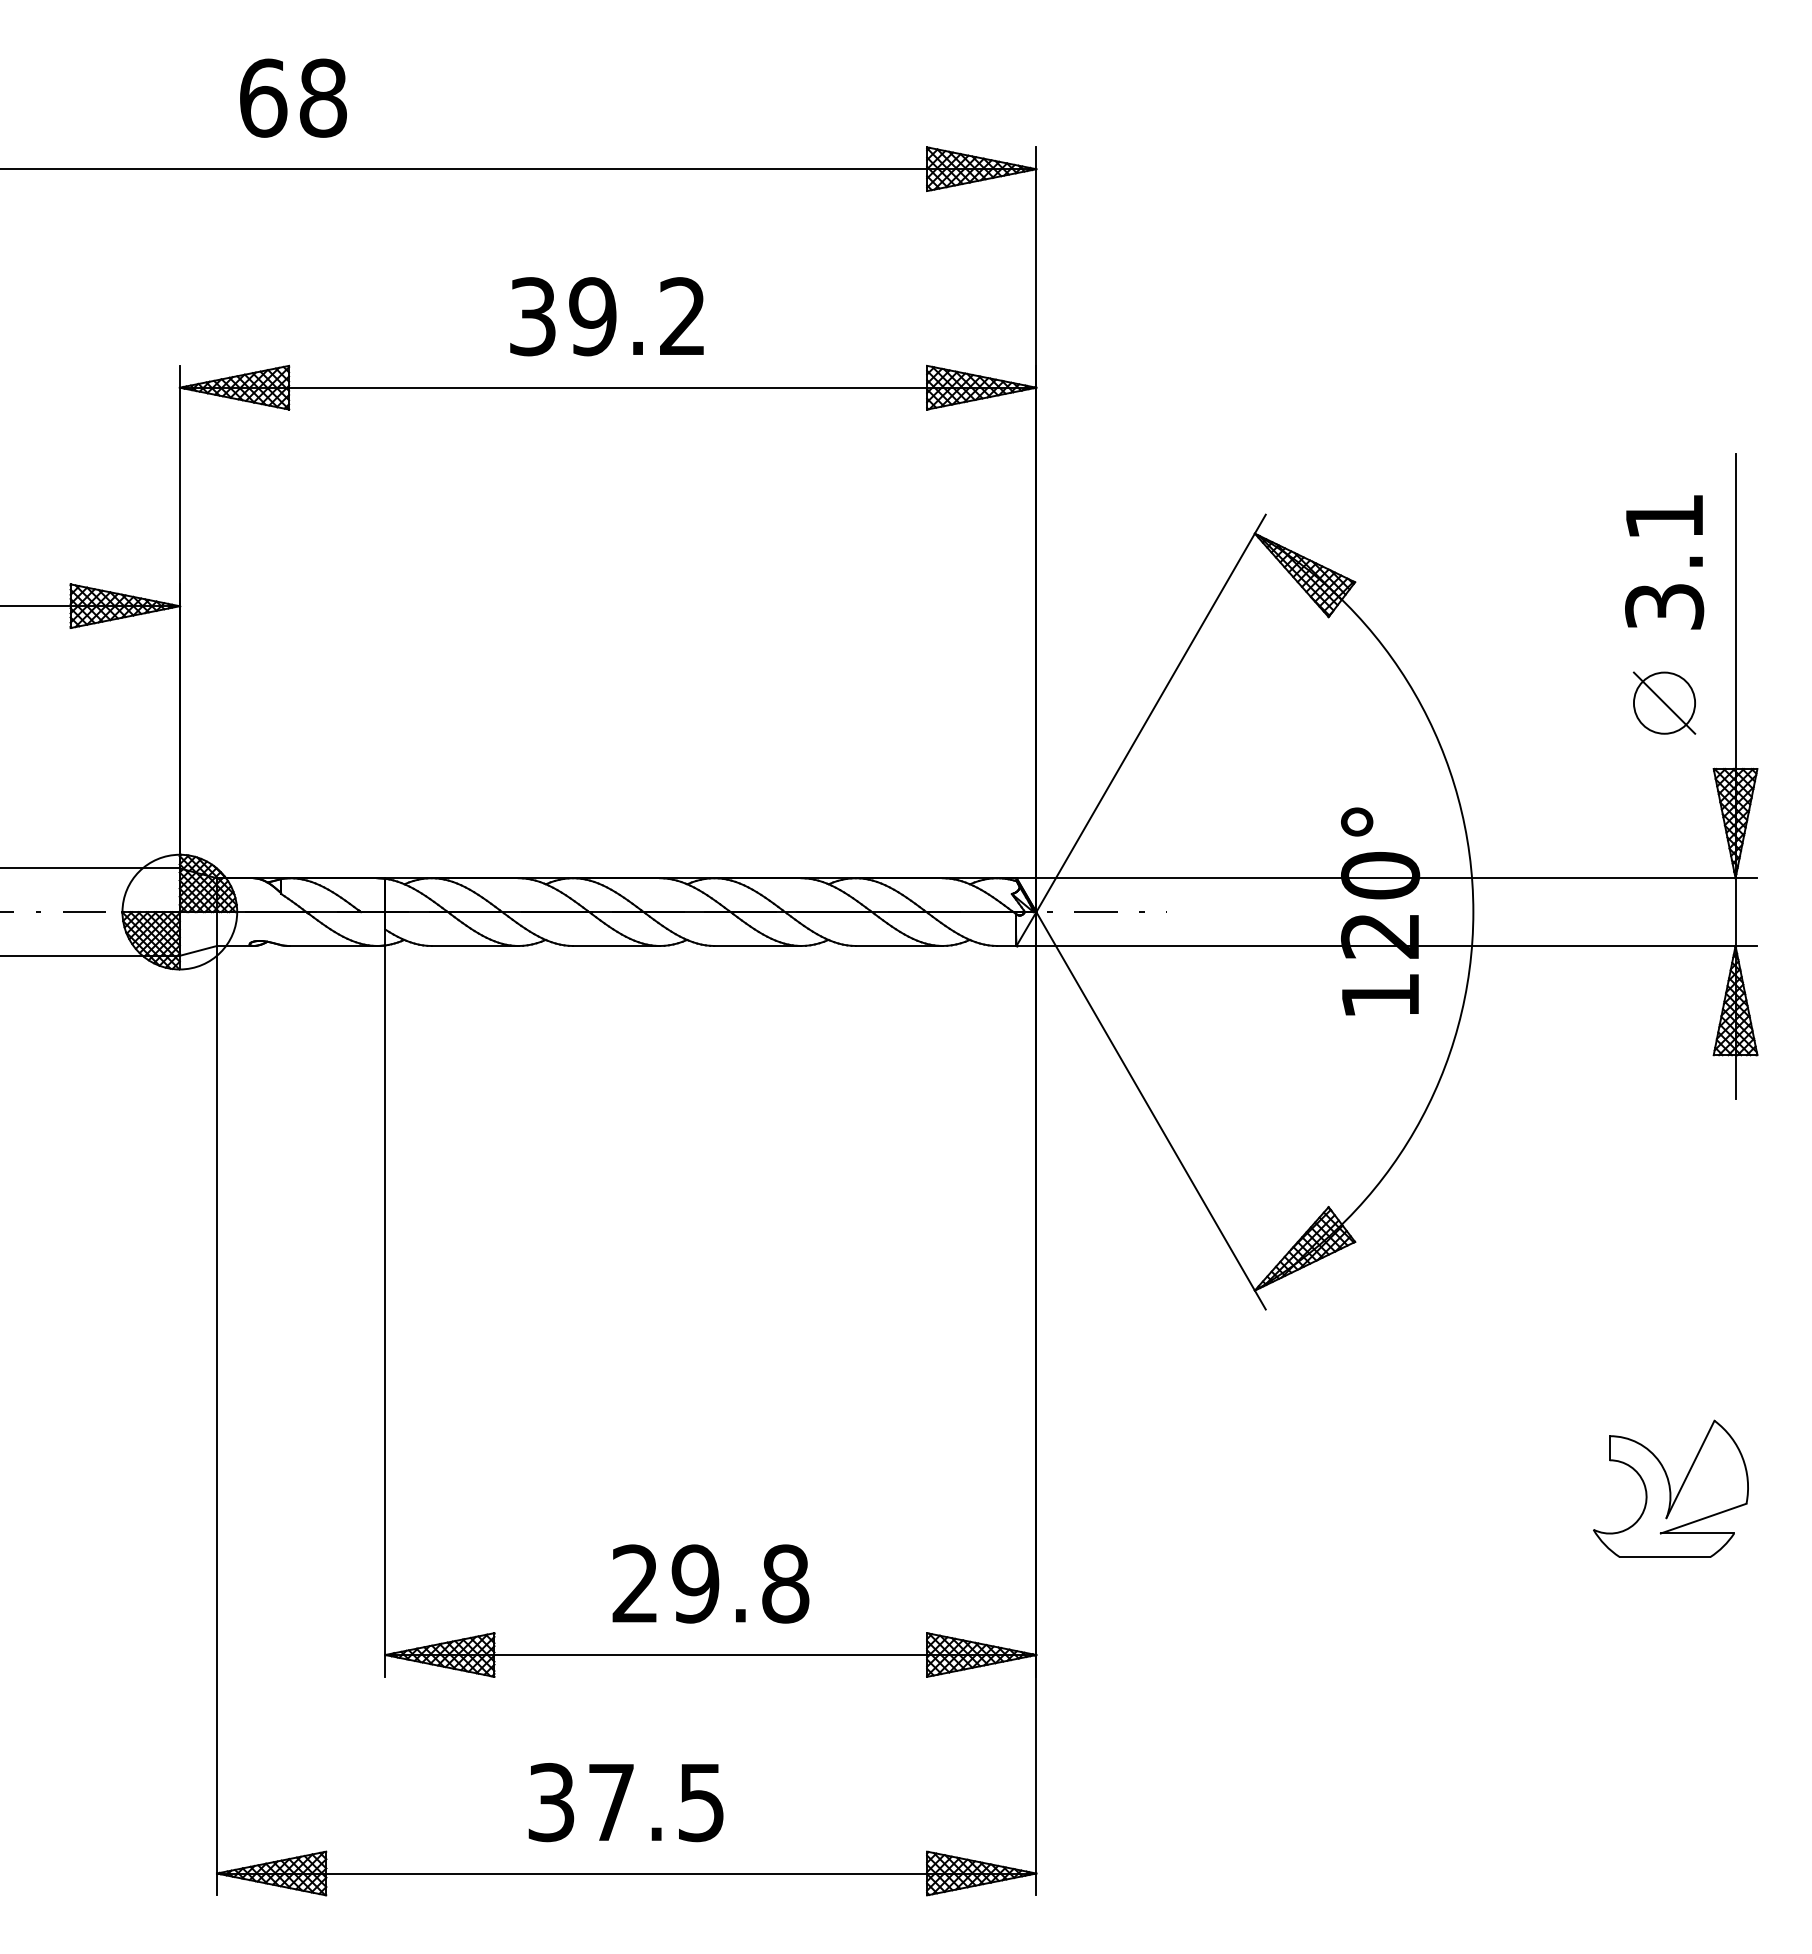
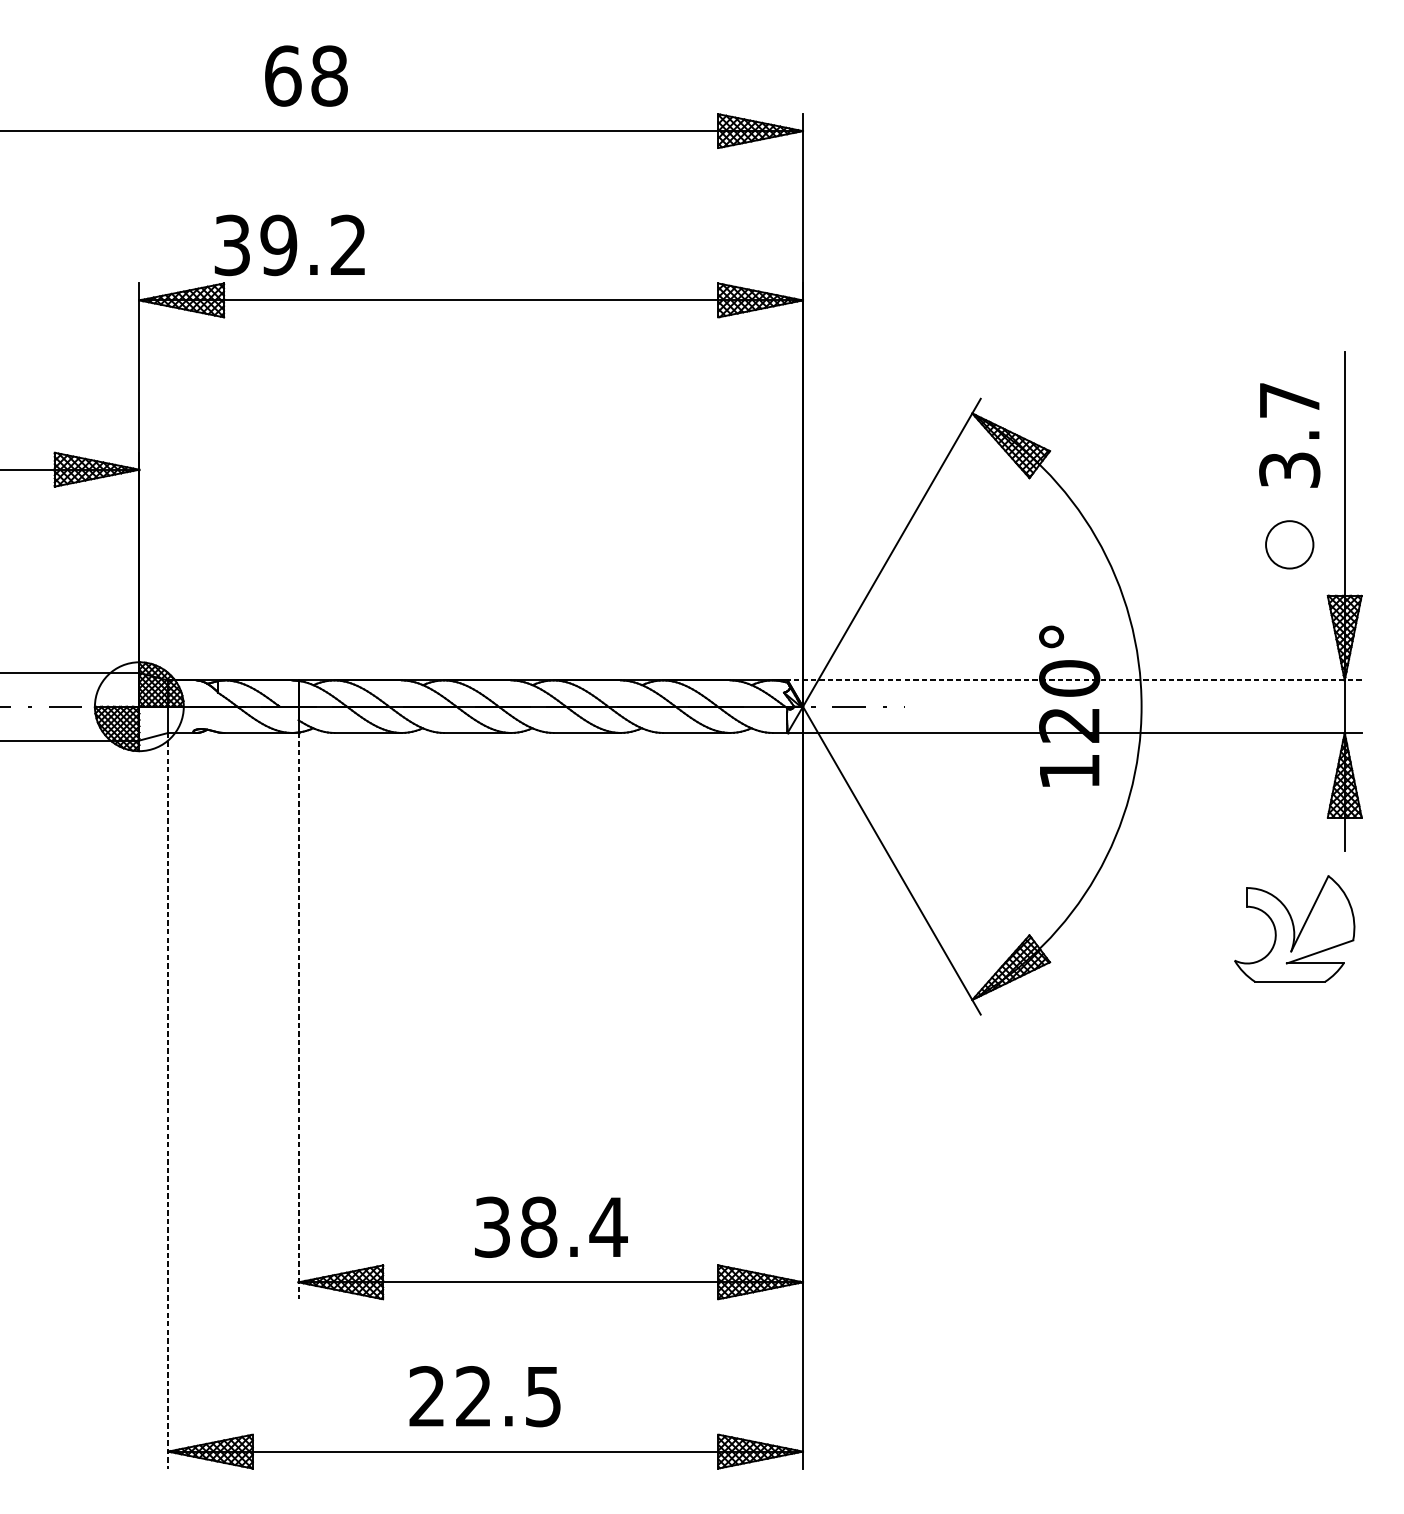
text: (293, 97) -> (306, 75), moved
text: (606, 316) -> (289, 245), moved
text: (1664, 516) -> (1289, 400), 3.1 -> 3.7
line: (1664, 702) -> (1289, 544), removed
line: (1386, 878) -> (1074, 680), solid -> dashed
line: (385, 1311) -> (298, 1016), solid -> dashed
line: (216, 1420) -> (167, 1100), solid -> dashed
part: (1670, 1488) -> (1294, 928), moved
text: (711, 1583) -> (551, 1226), 29.8 -> 38.4
text: (580, 1802) -> (449, 1396), 37.5 -> 22.5

